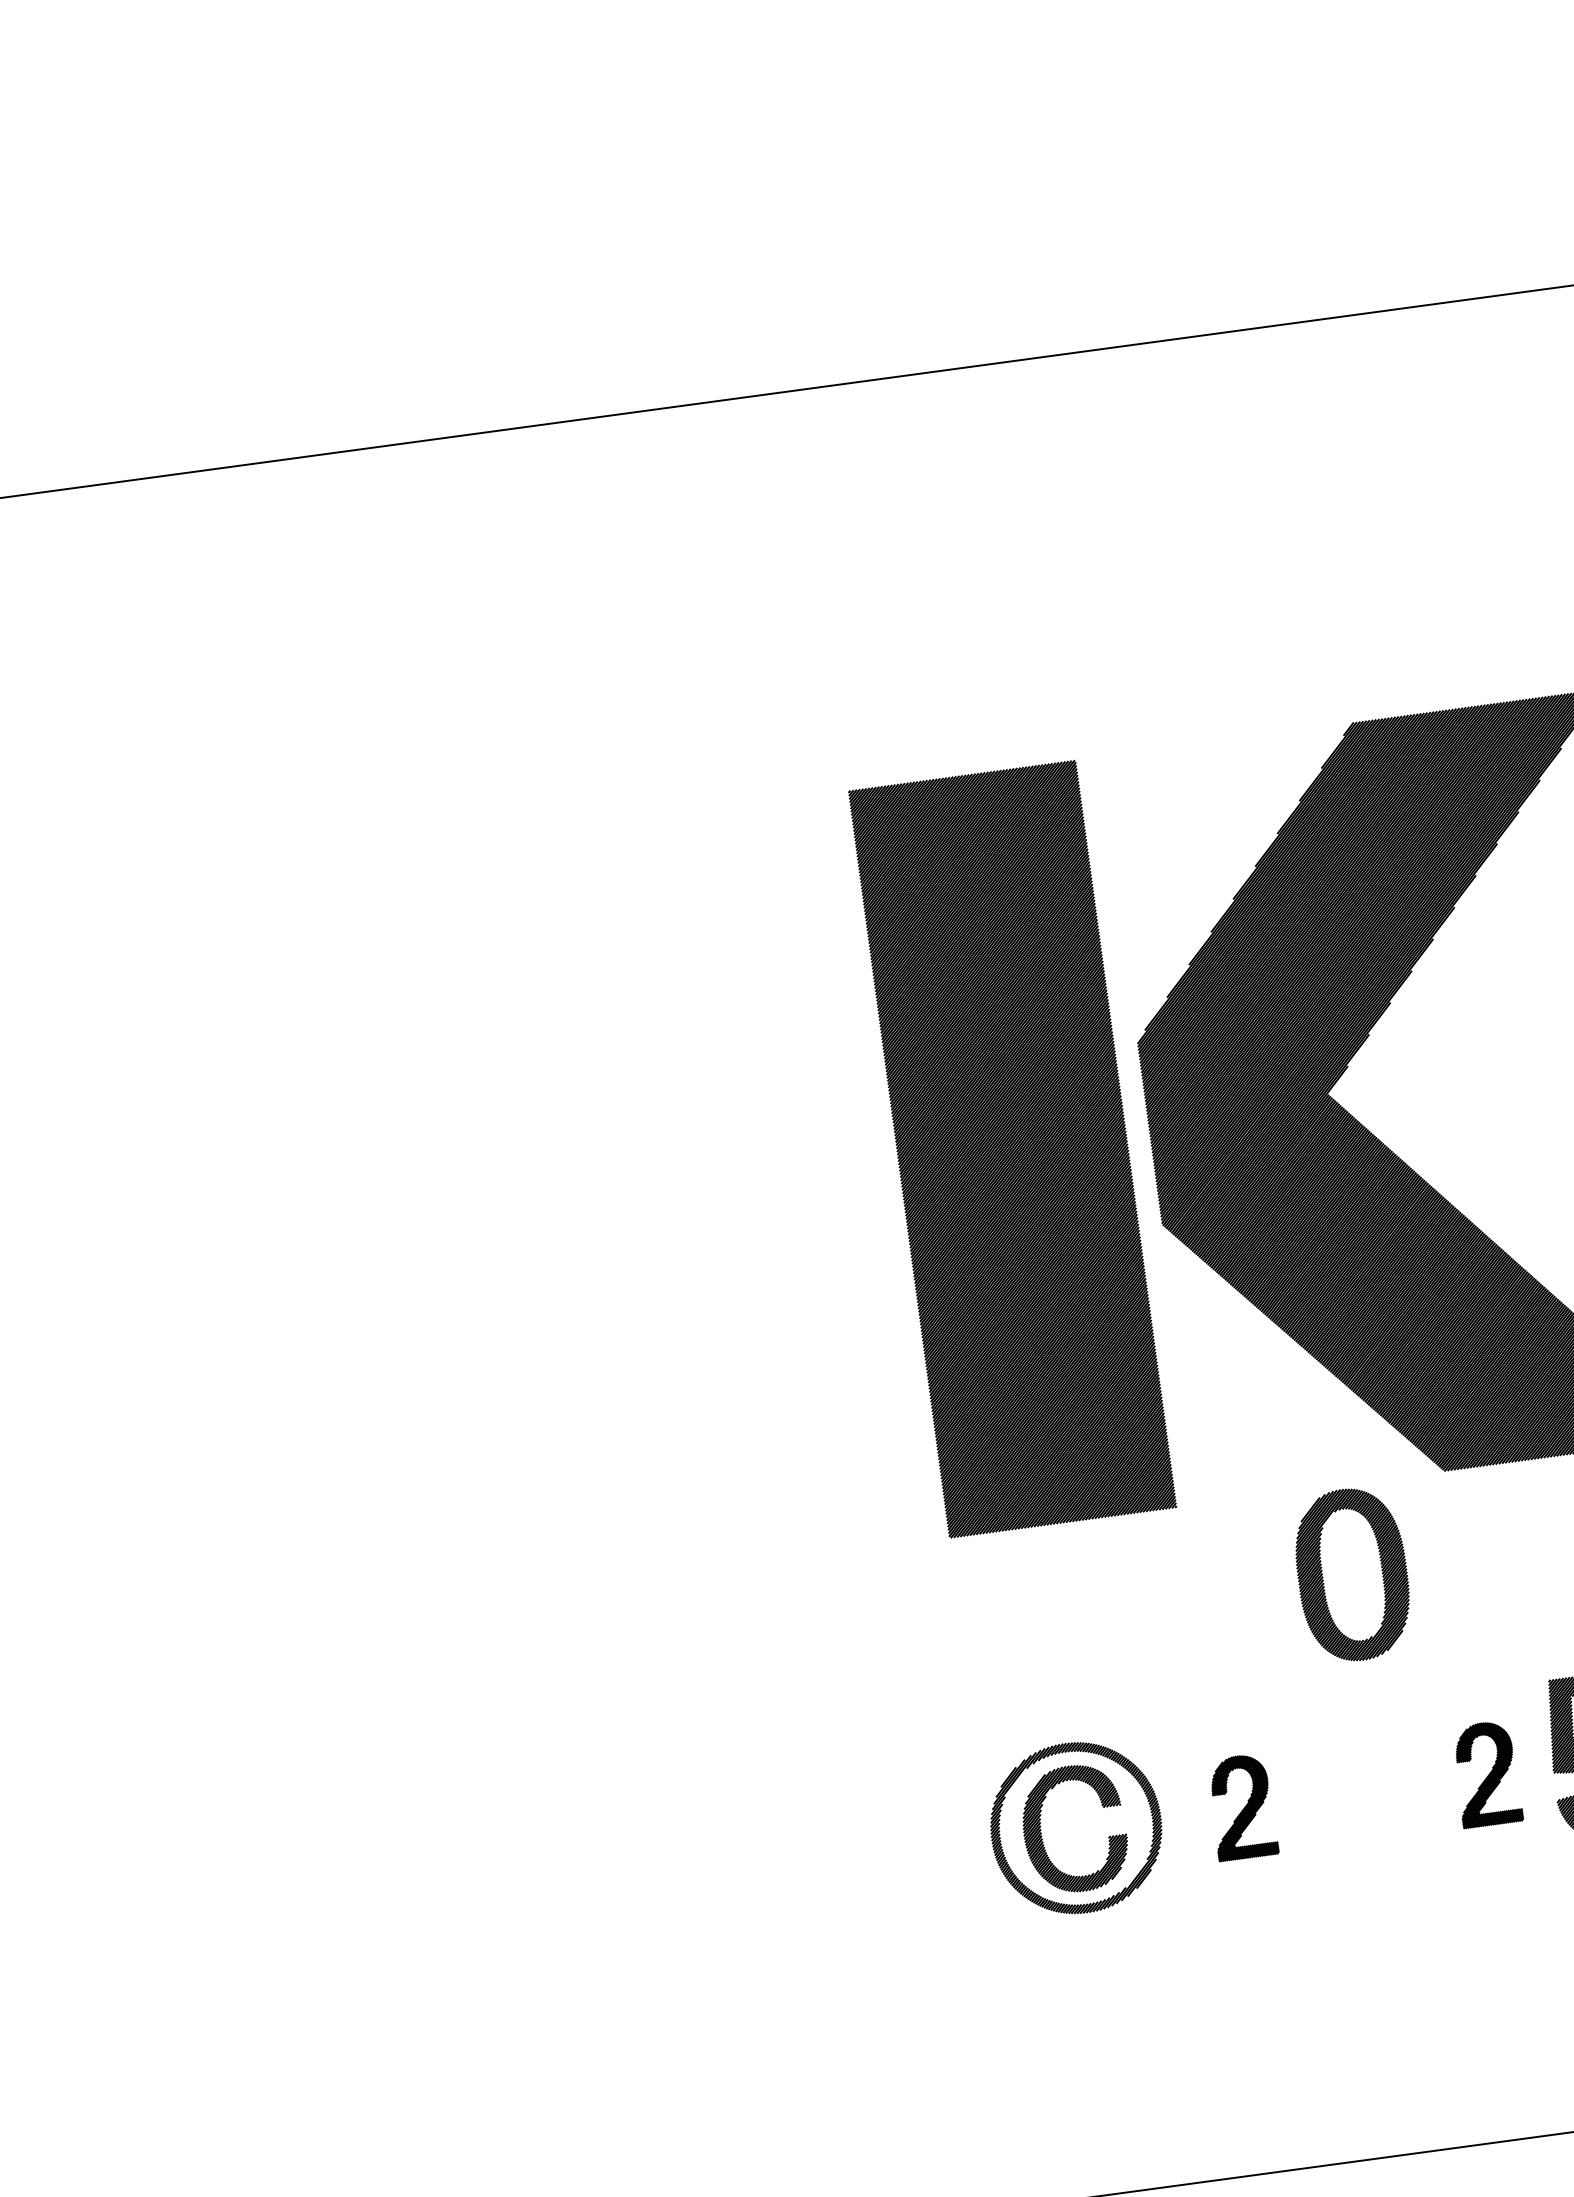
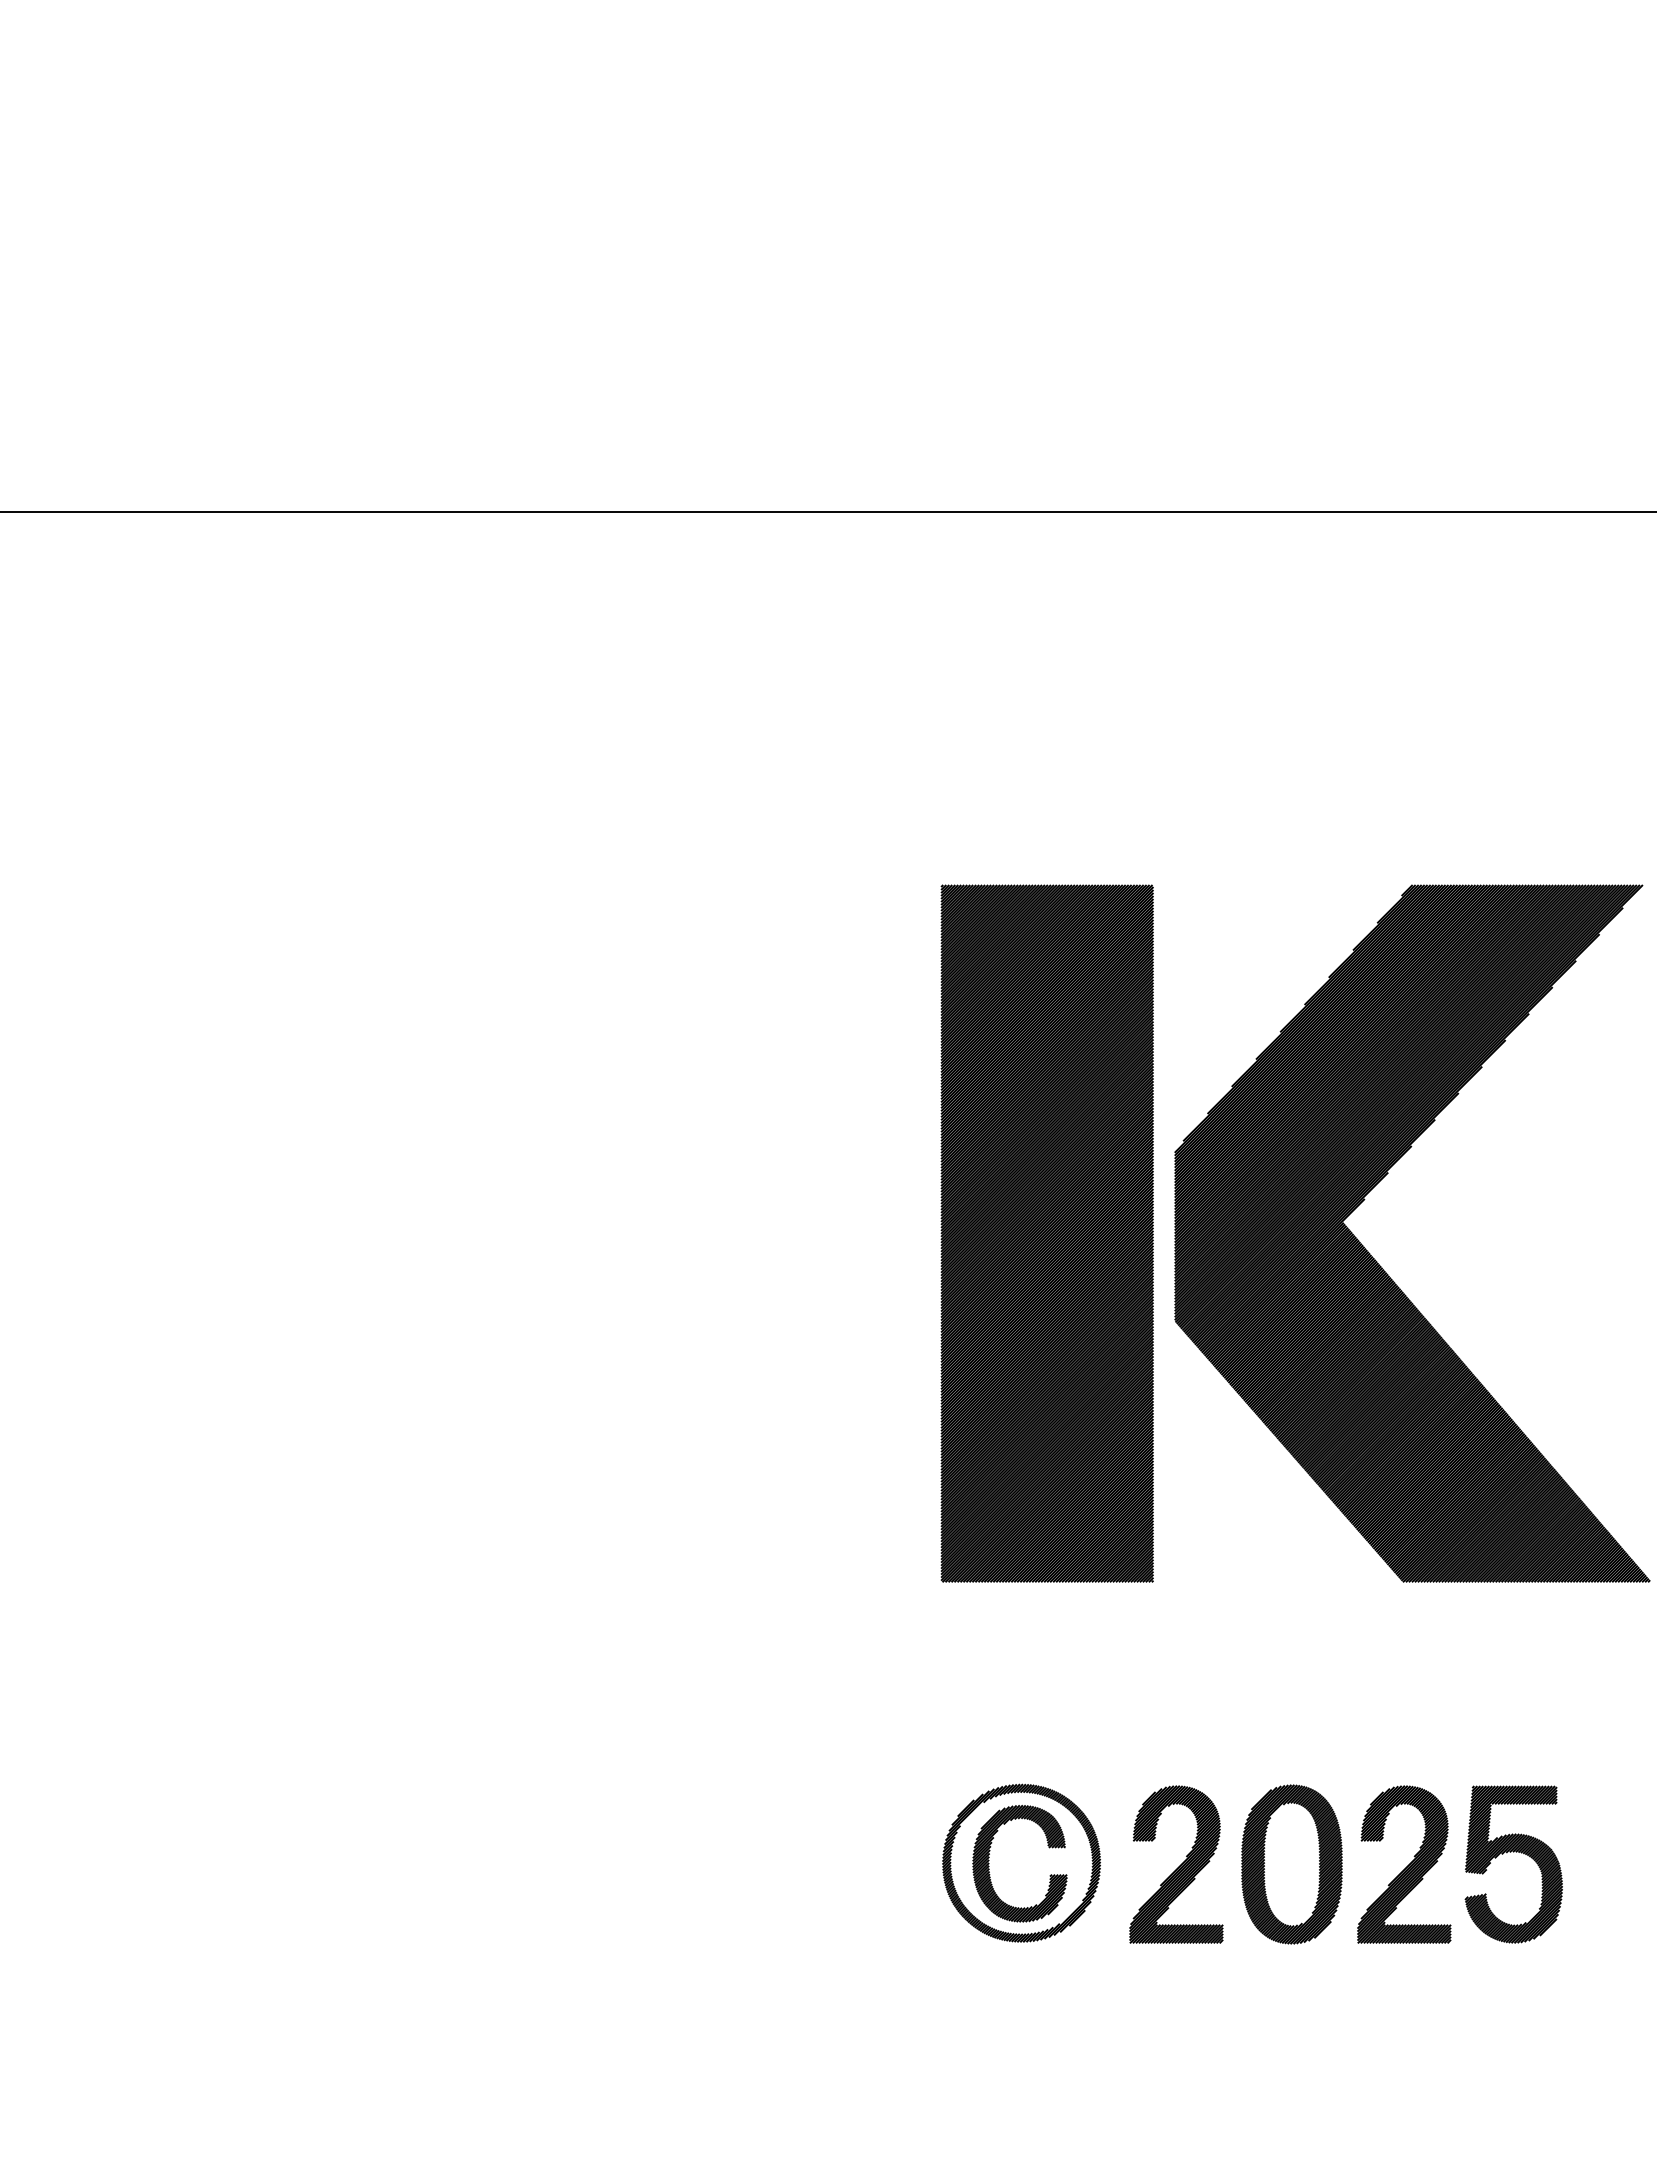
part: (1352, 1574) -> (1291, 1864), moved
part: (1487, 1773) -> (1404, 1864), size x1.67
part: (1242, 1807) -> (1176, 1864), size x1.67

